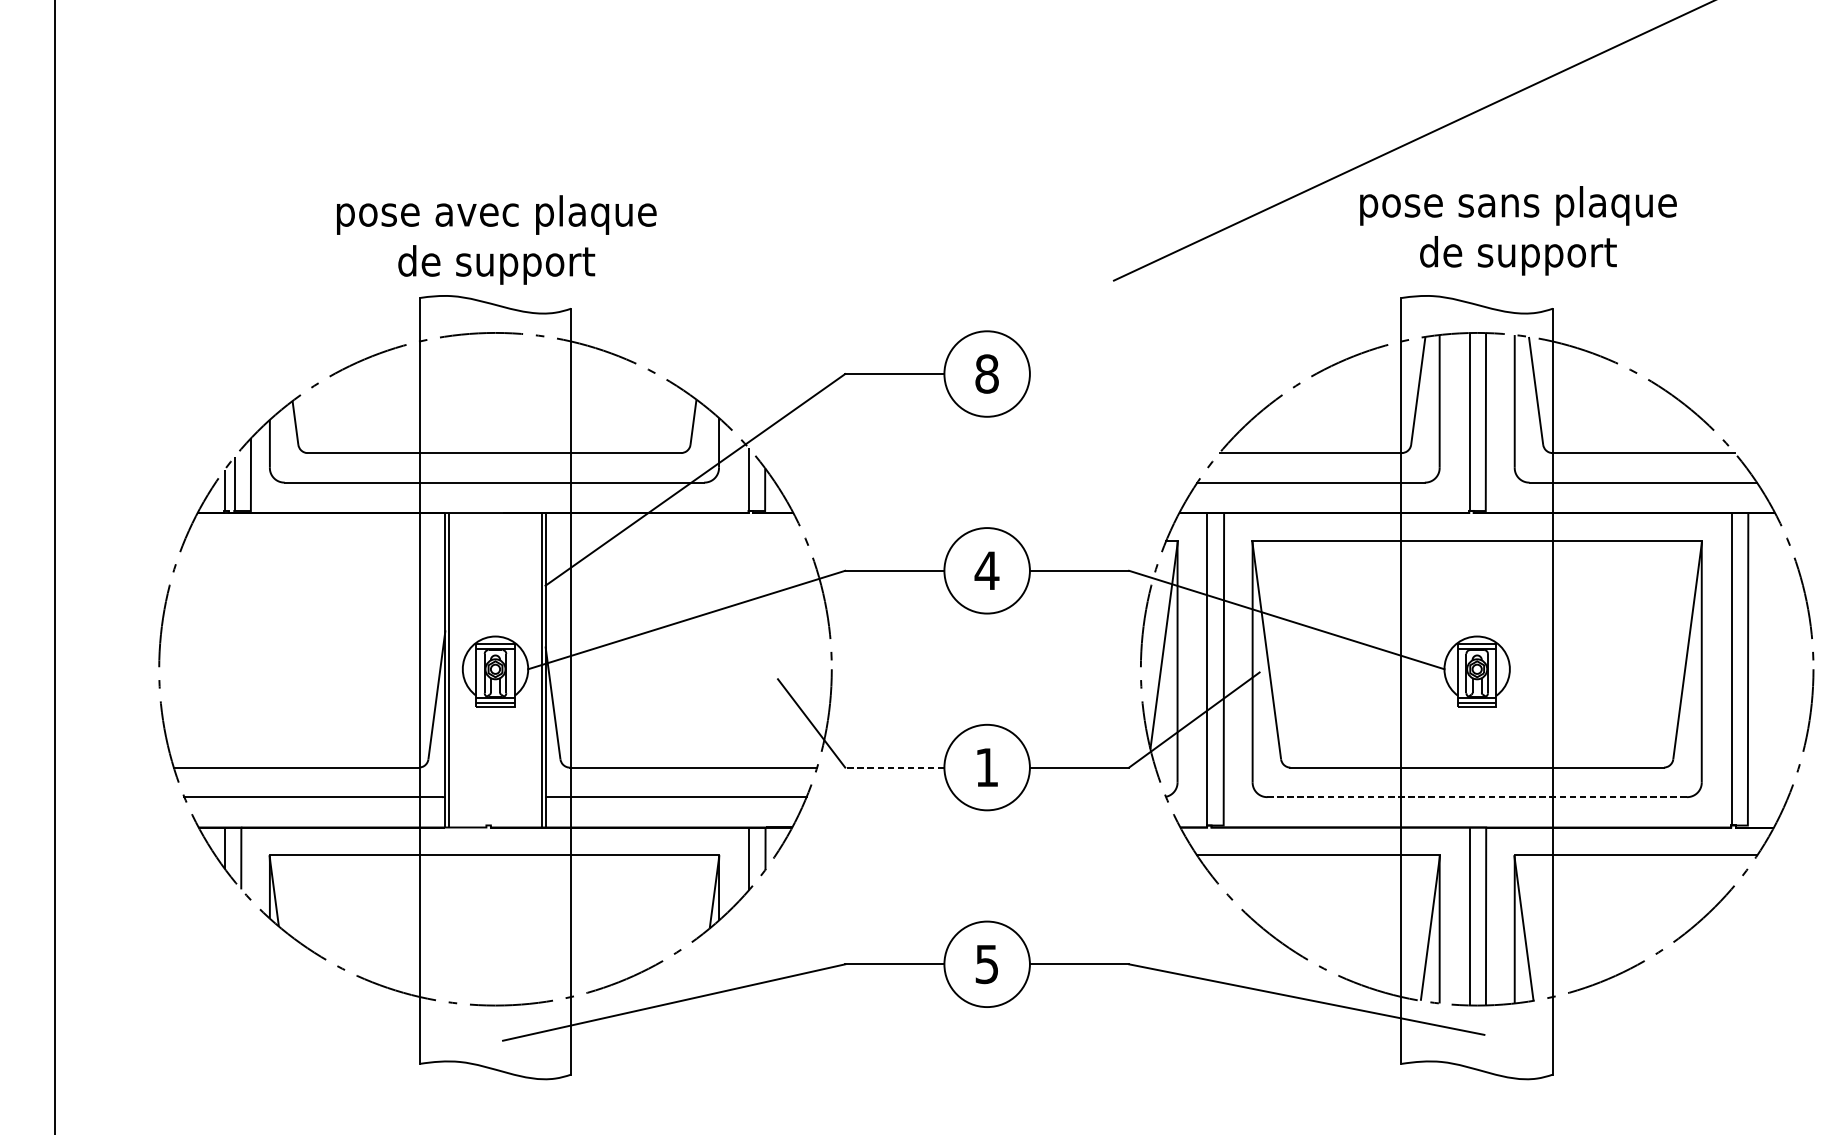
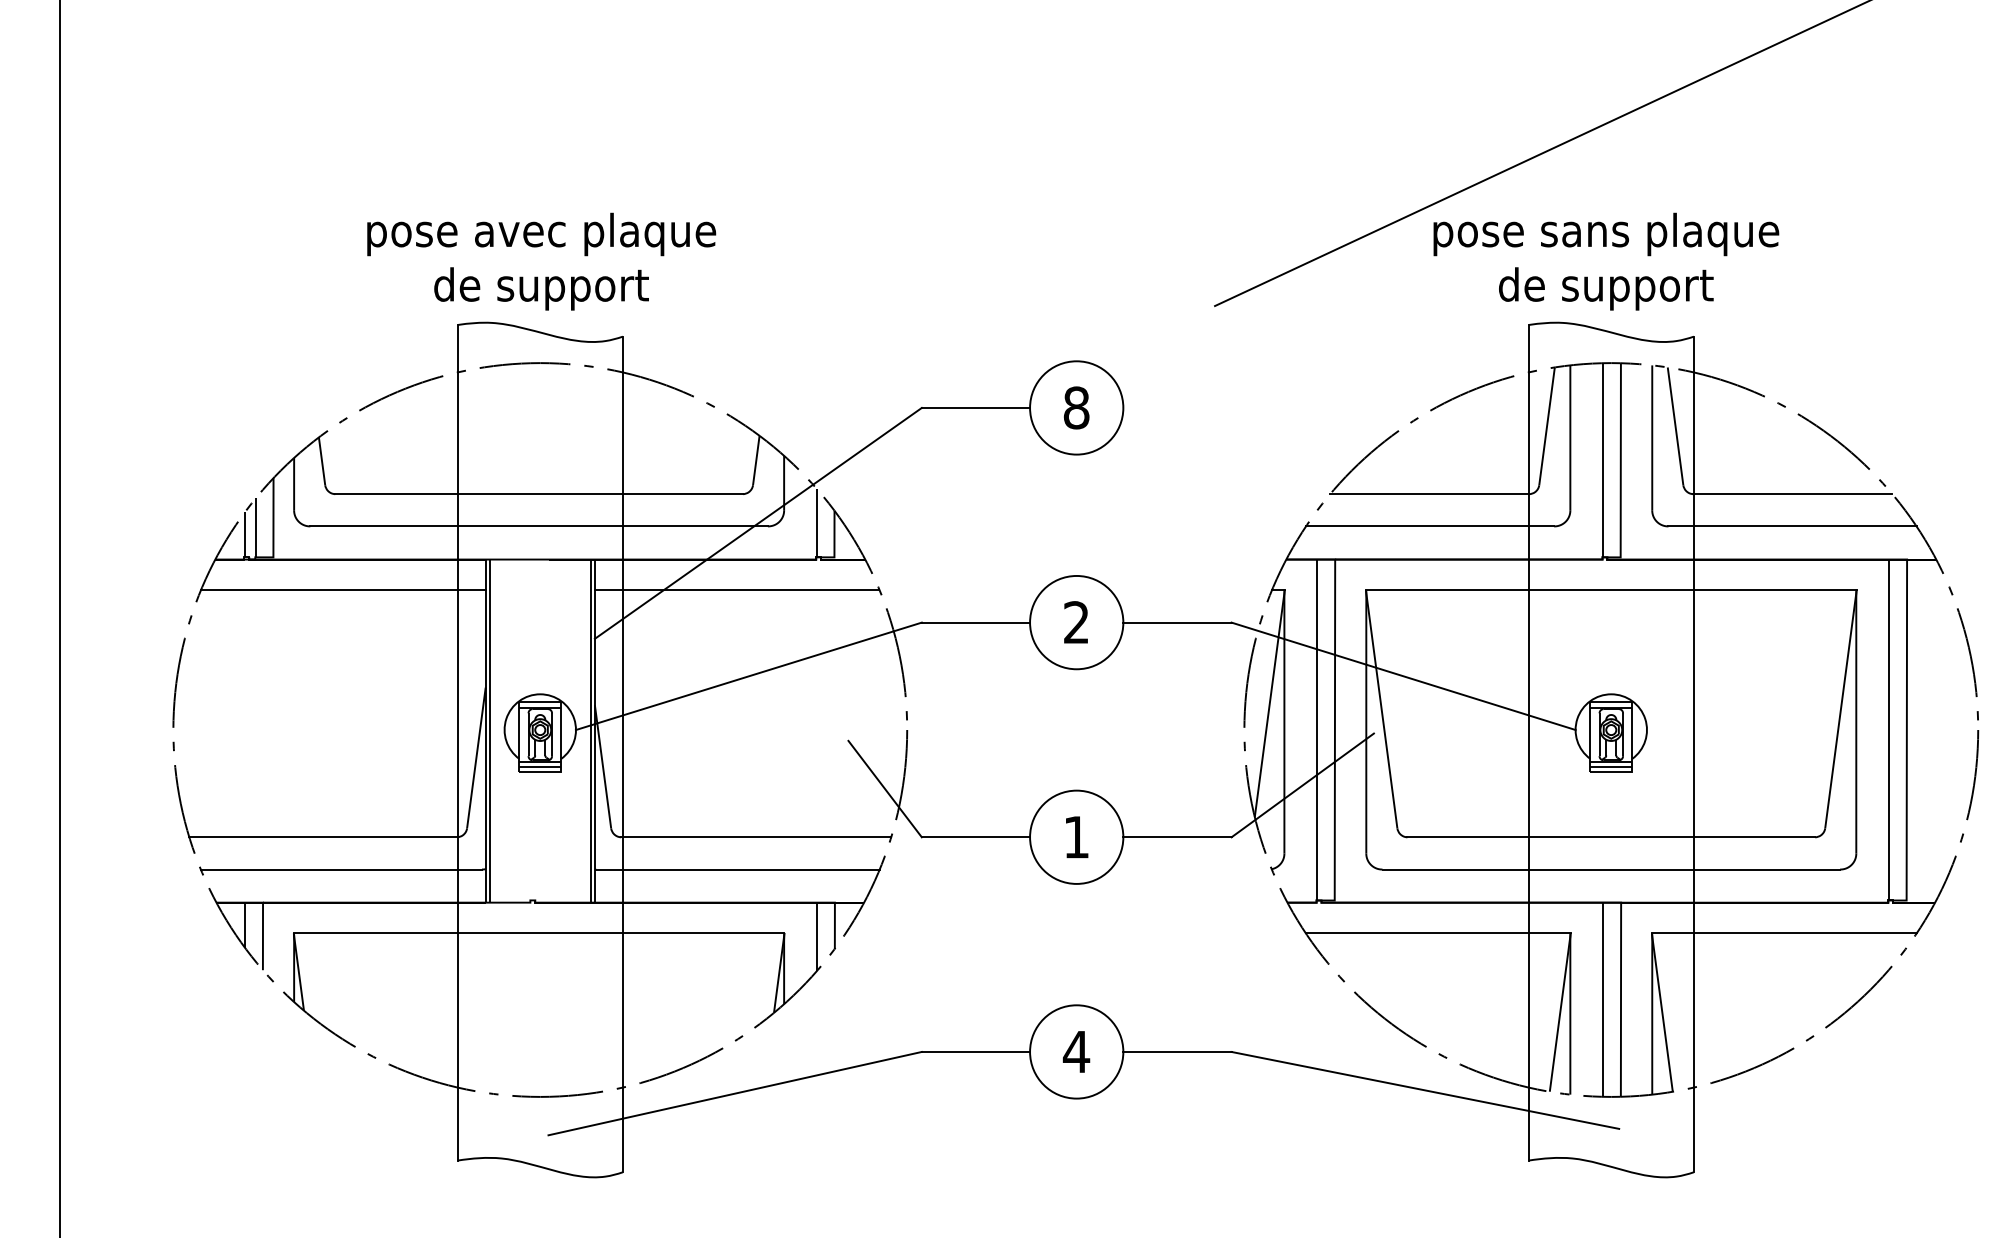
text: (1518, 230) -> (1606, 261), moved
line: (315, 540) -> (343, 589), added
line: (675, 540) -> (736, 589), added
text: (986, 570) -> (1076, 622), 4 -> 2
line: (894, 767) -> (975, 837), dashed -> solid
line: (1477, 797) -> (1611, 869), dashed -> solid
text: (986, 964) -> (1076, 1052), 5 -> 4

